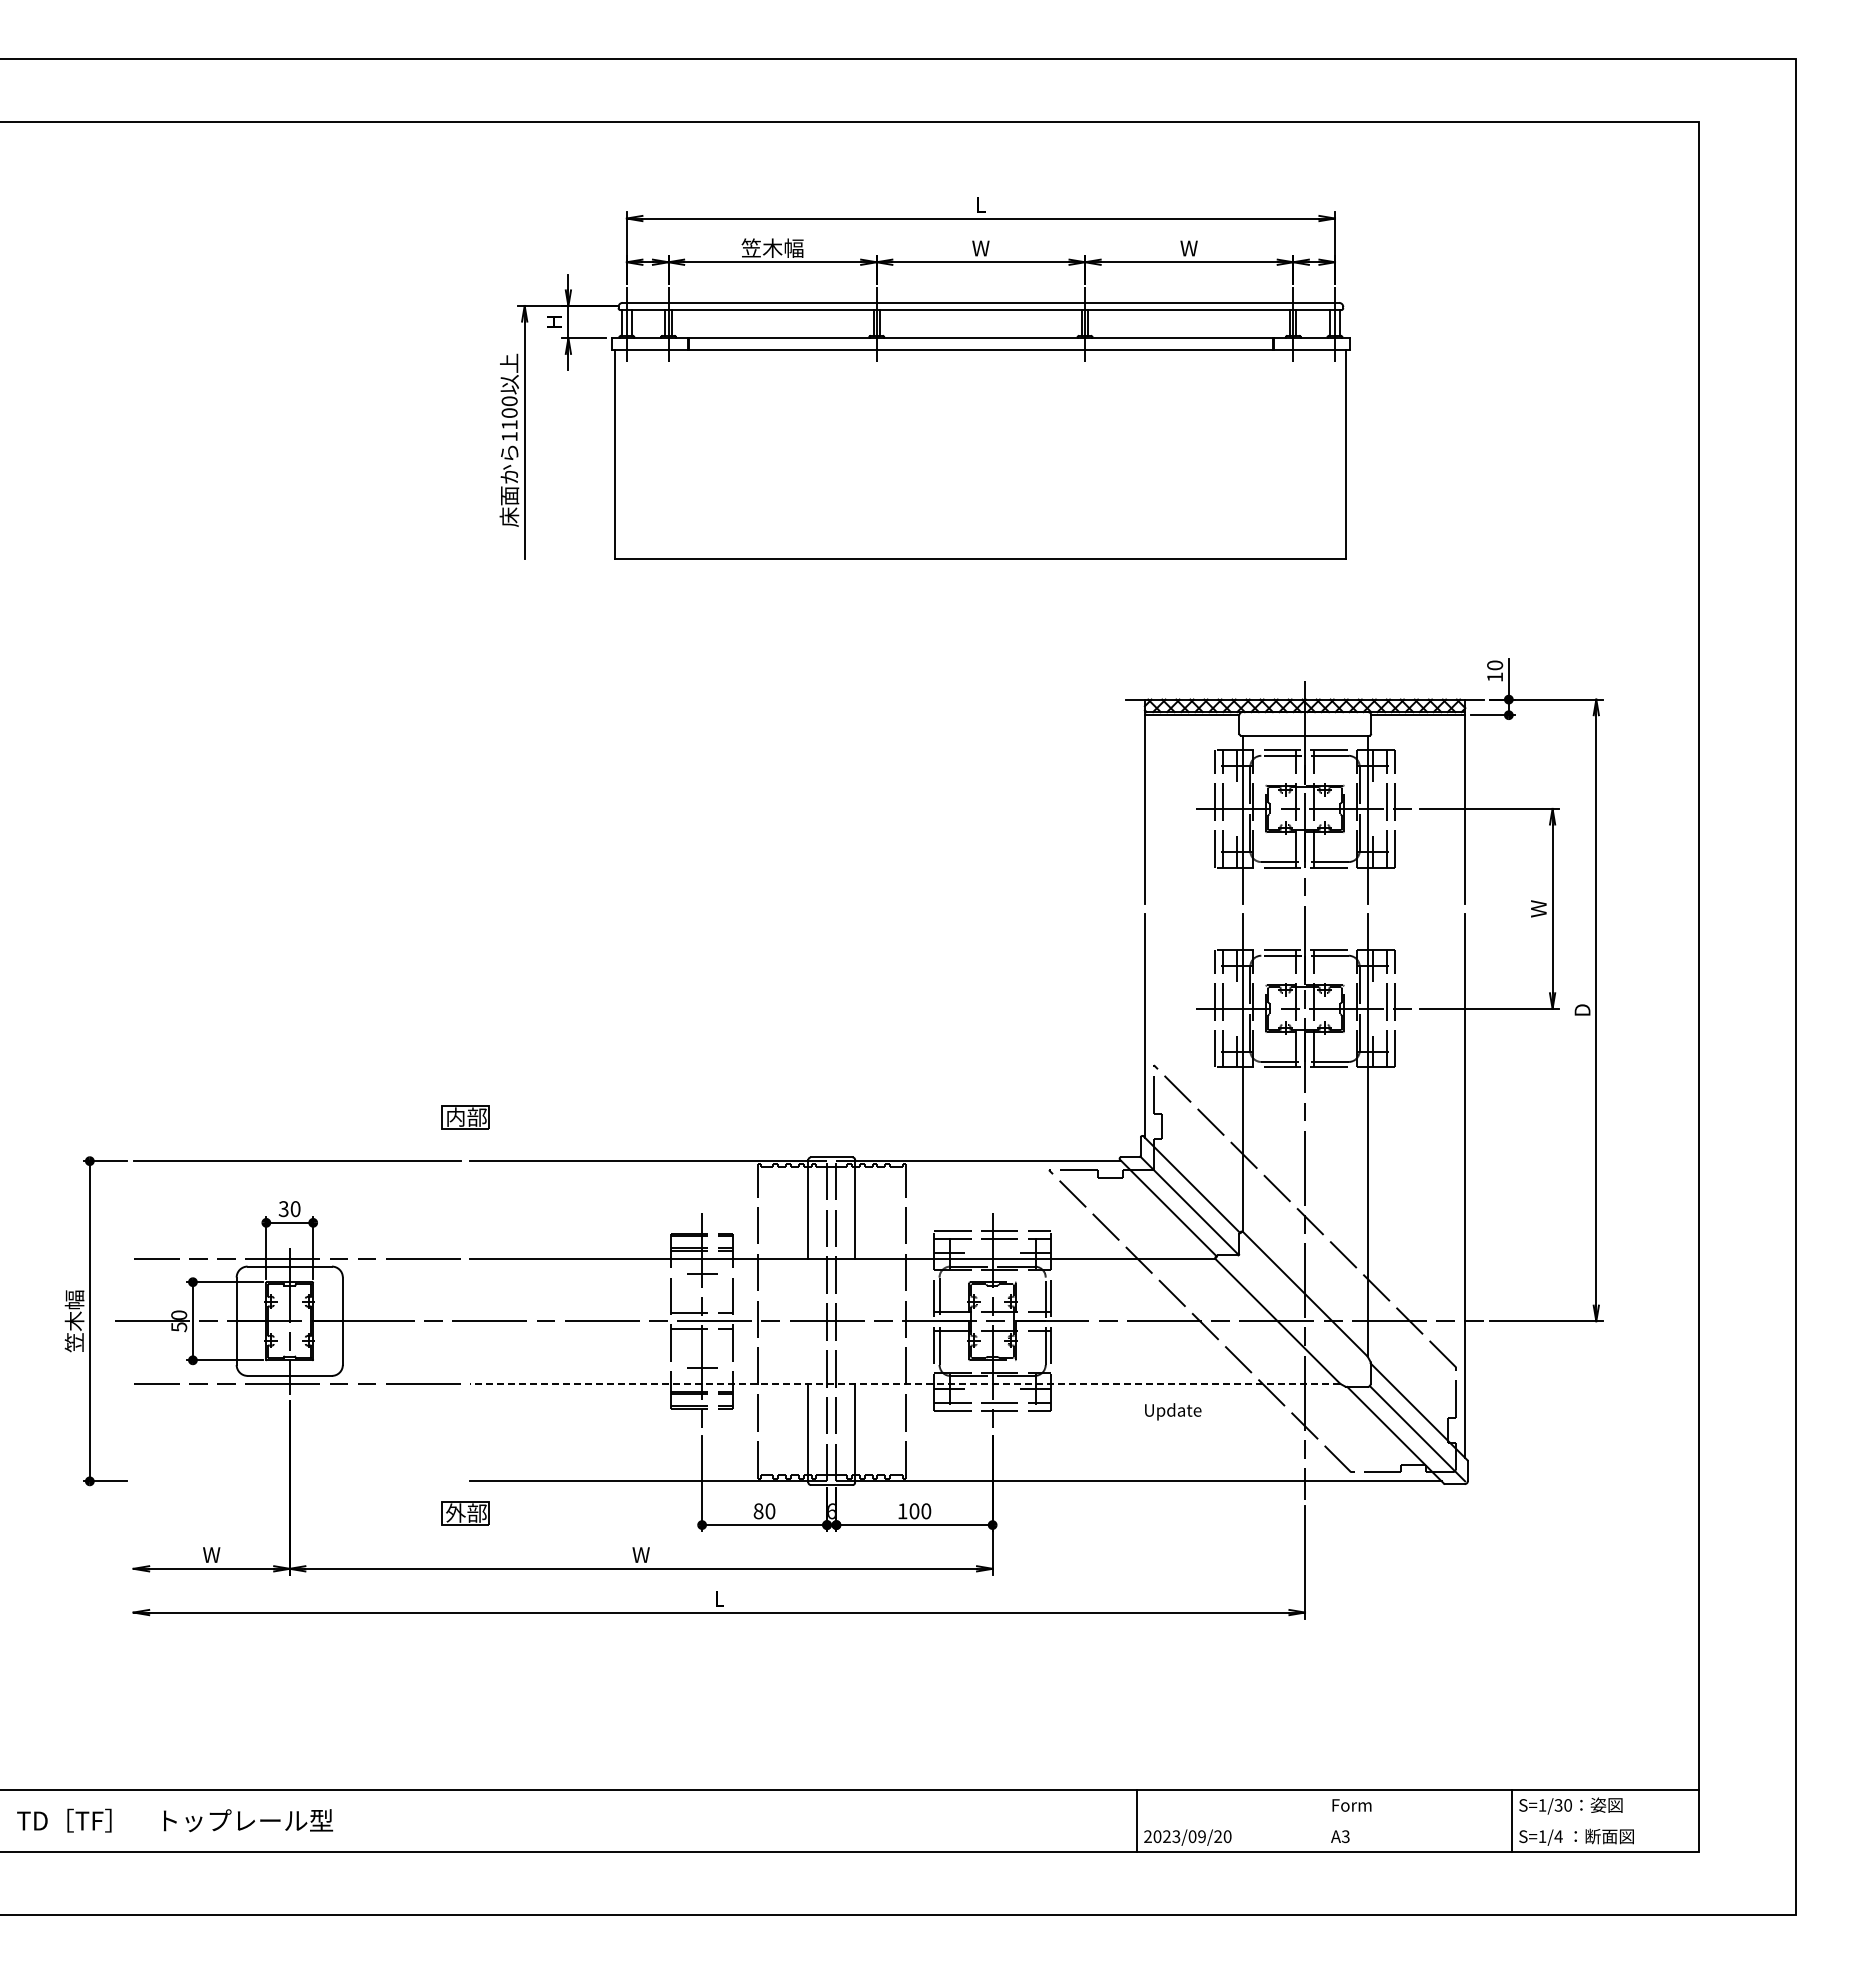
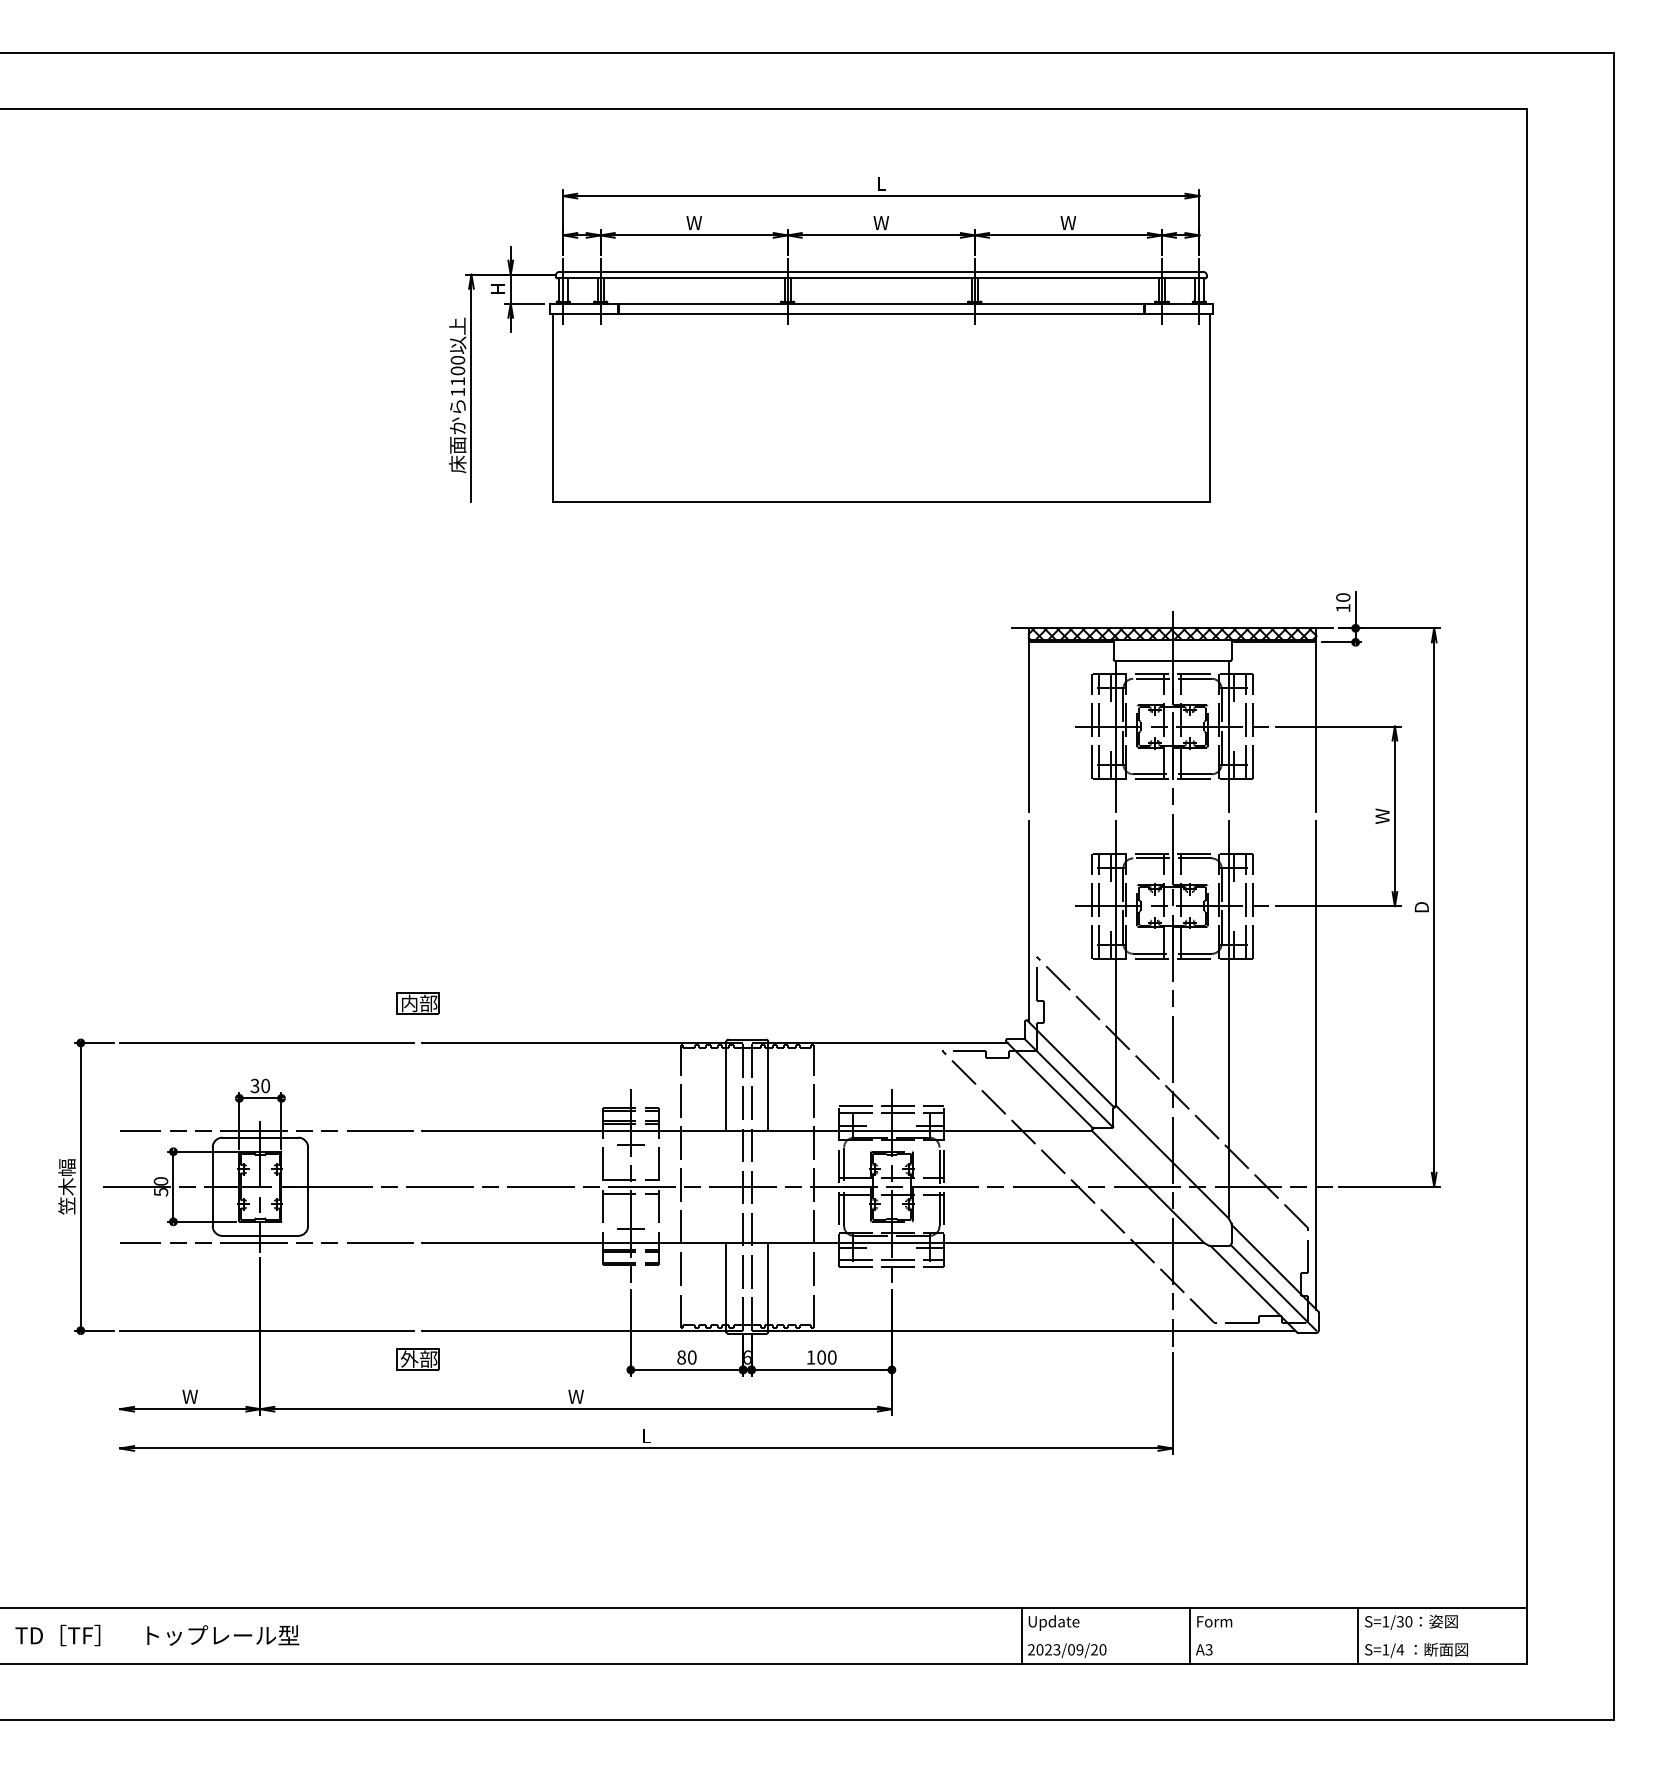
text: (772, 247) -> (694, 222), 笠木幅 -> W
line: (905, 1383) -> (813, 1242), dashed -> solid
text: (1173, 1411) -> (1054, 1622), moved
line: (296, 1481) -> (266, 1330), added
line: (1324, 1820) -> (1190, 1635), added

